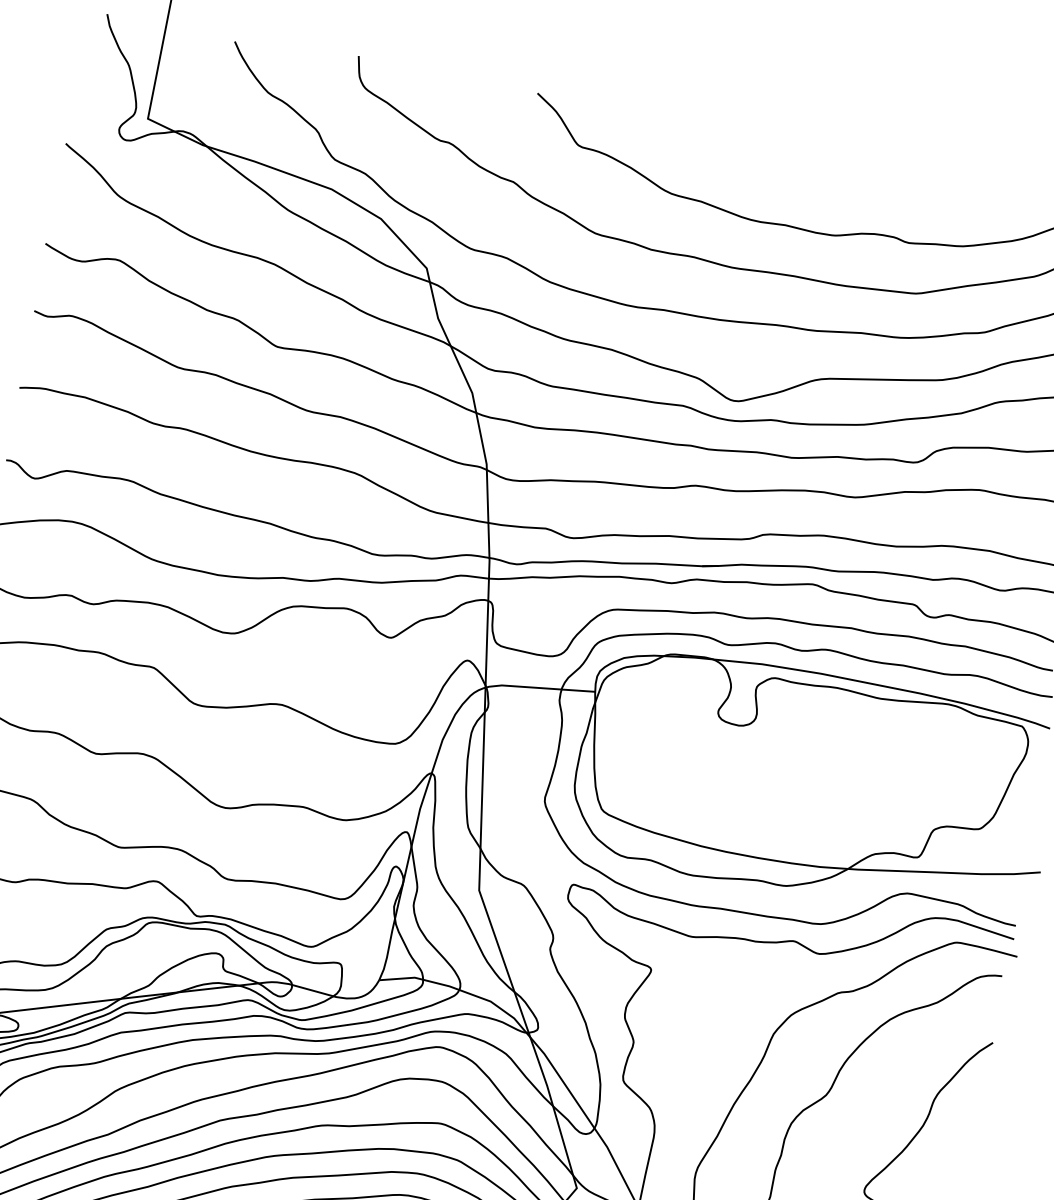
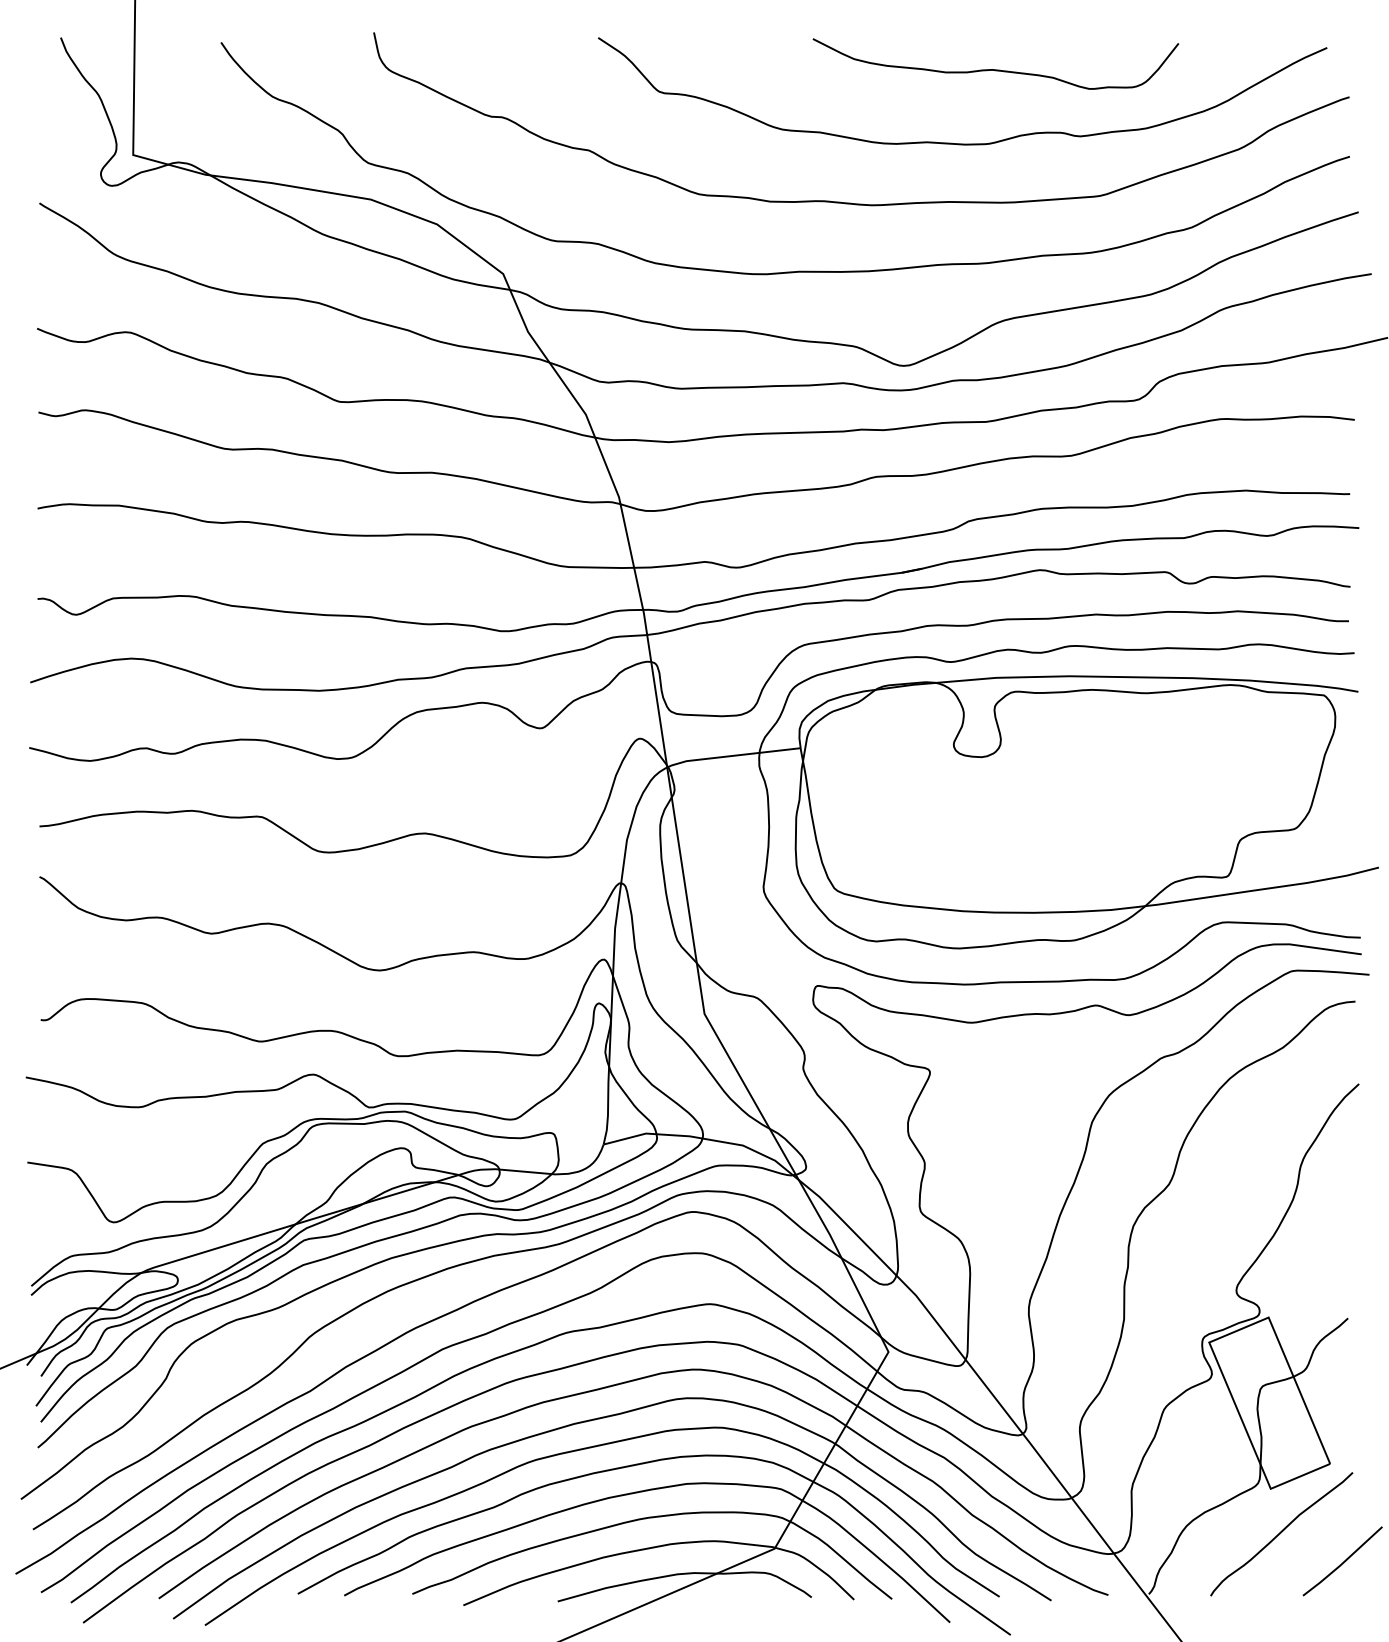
curve: (850, 177) -> (995, 69), added

